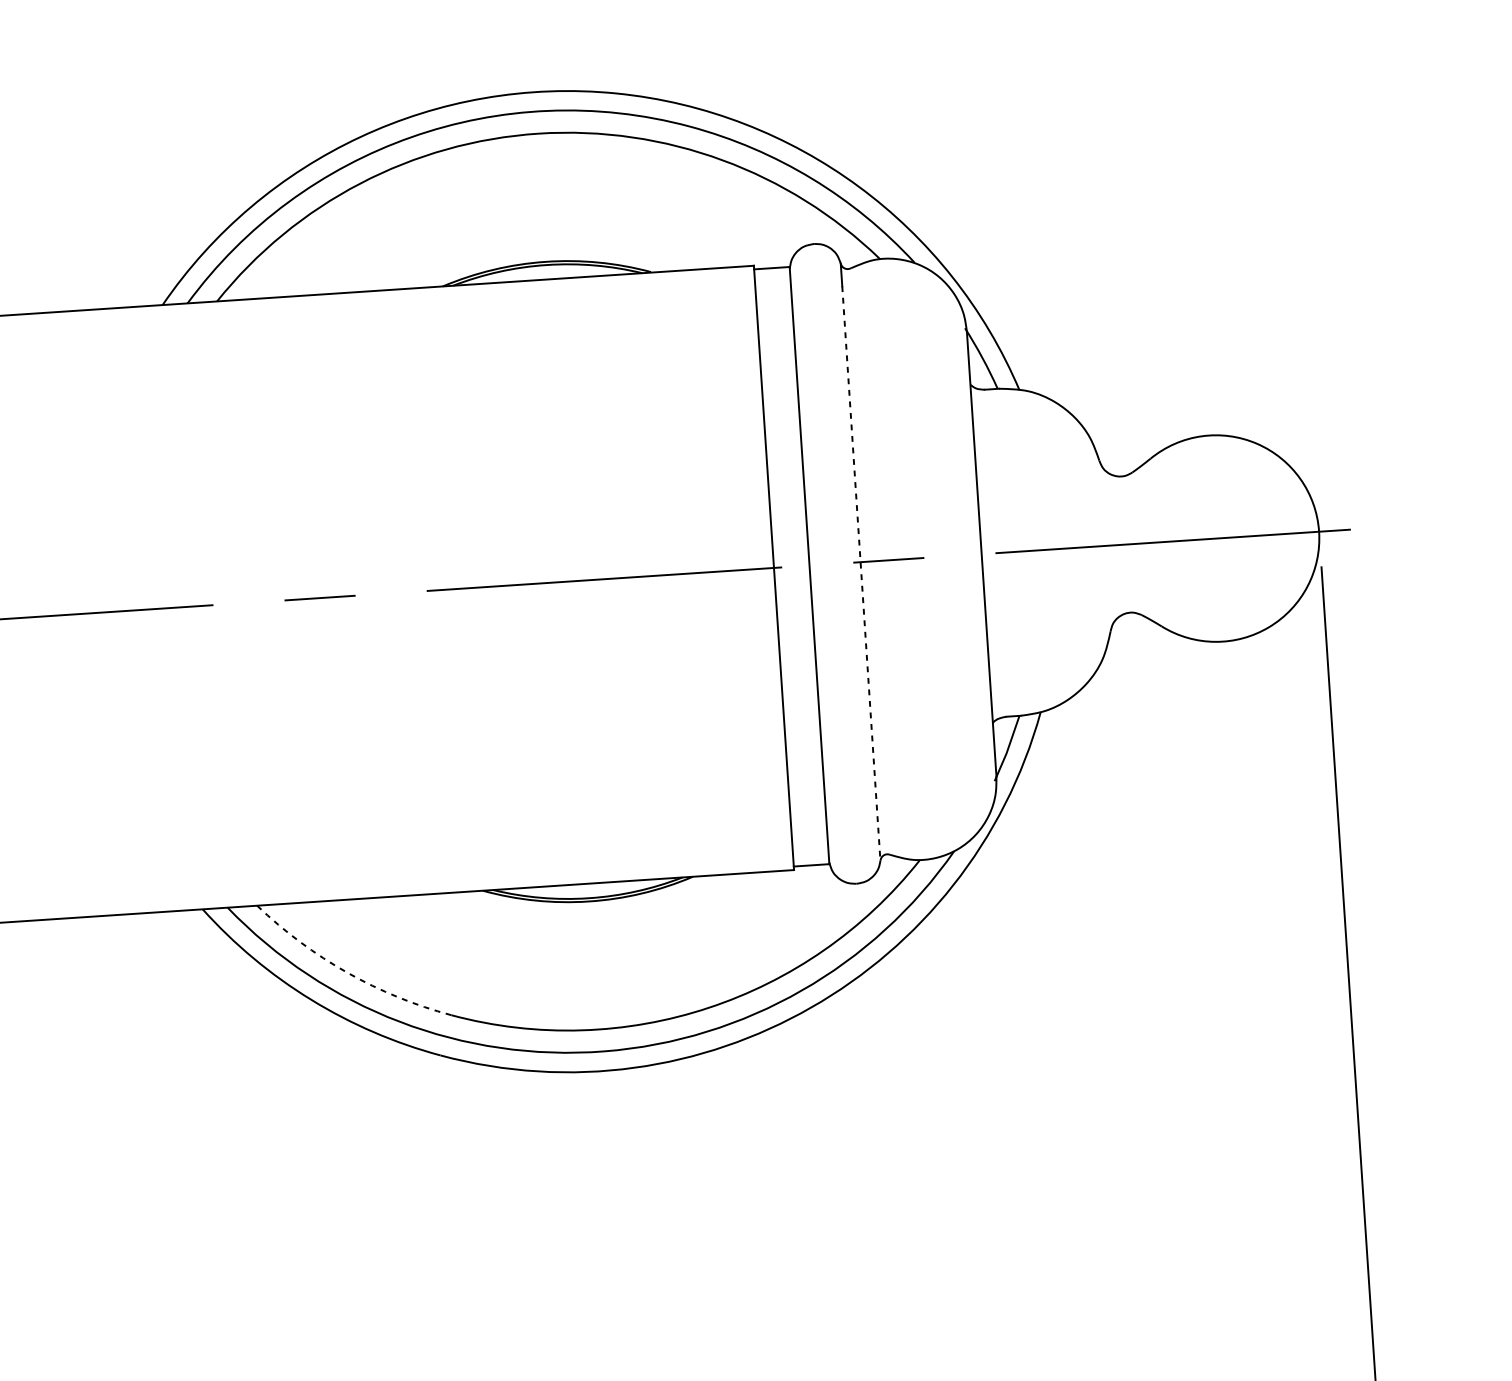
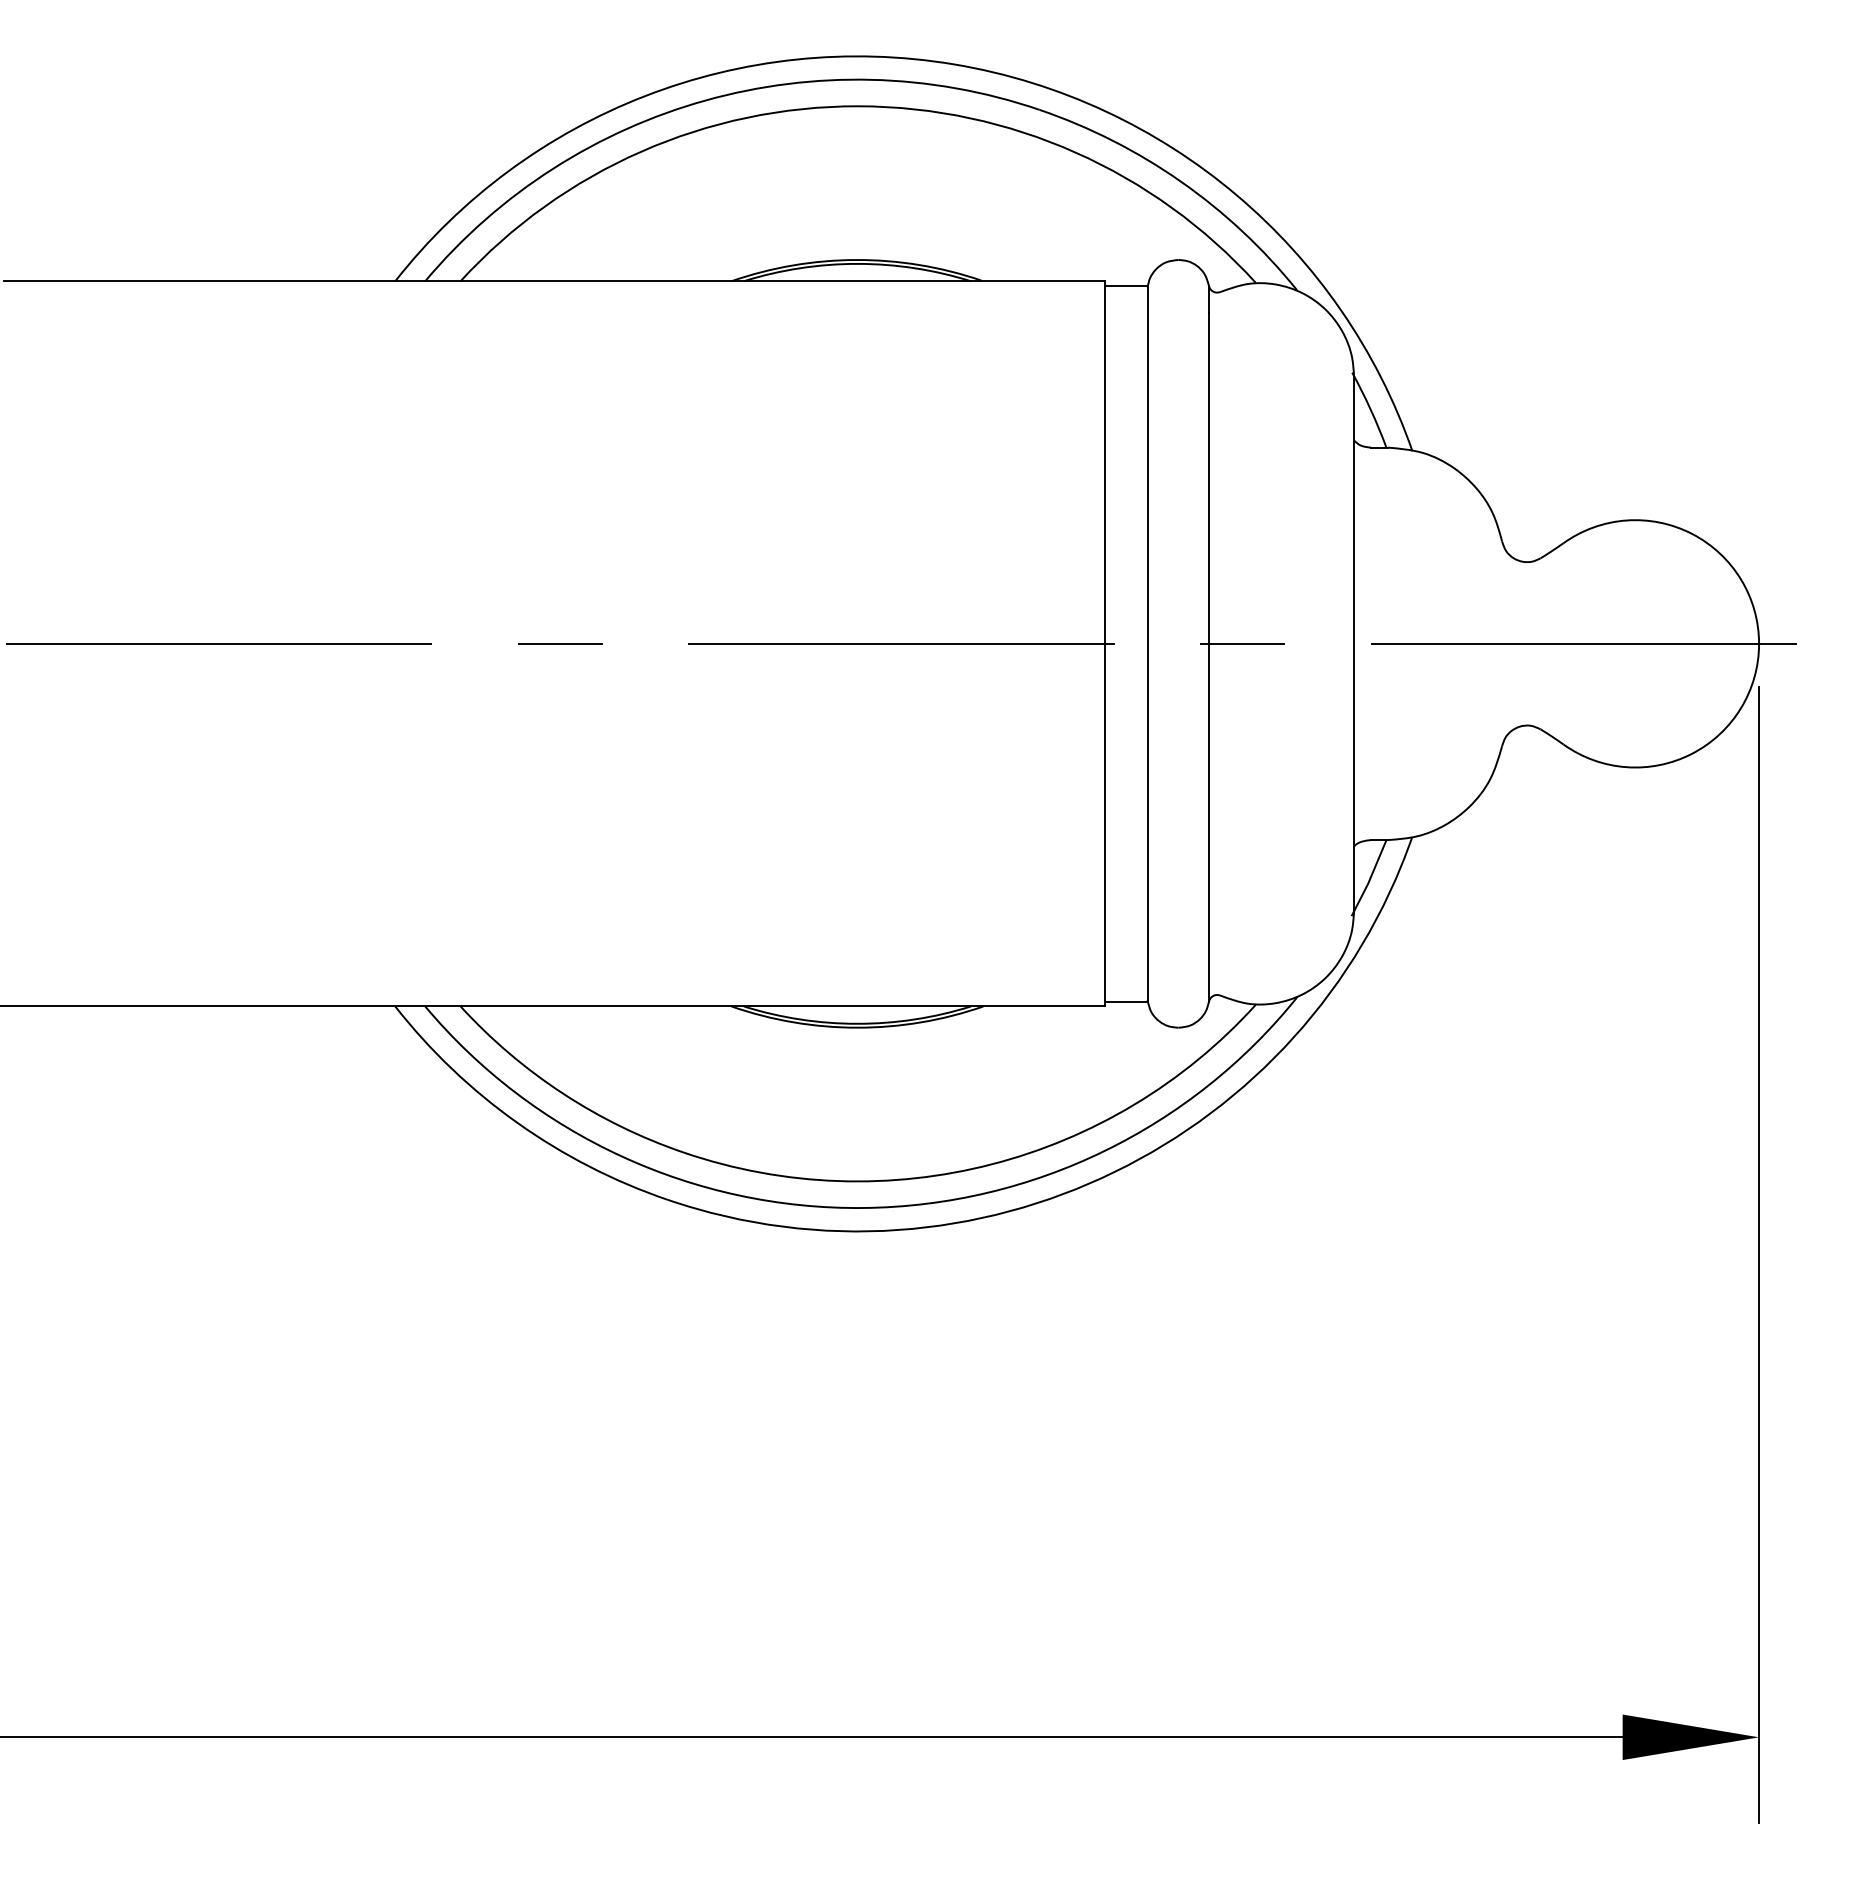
line: (861, 573) -> (1208, 657), dashed -> solid
arc: (347, 972) -> (563, 1093), dashed -> solid

